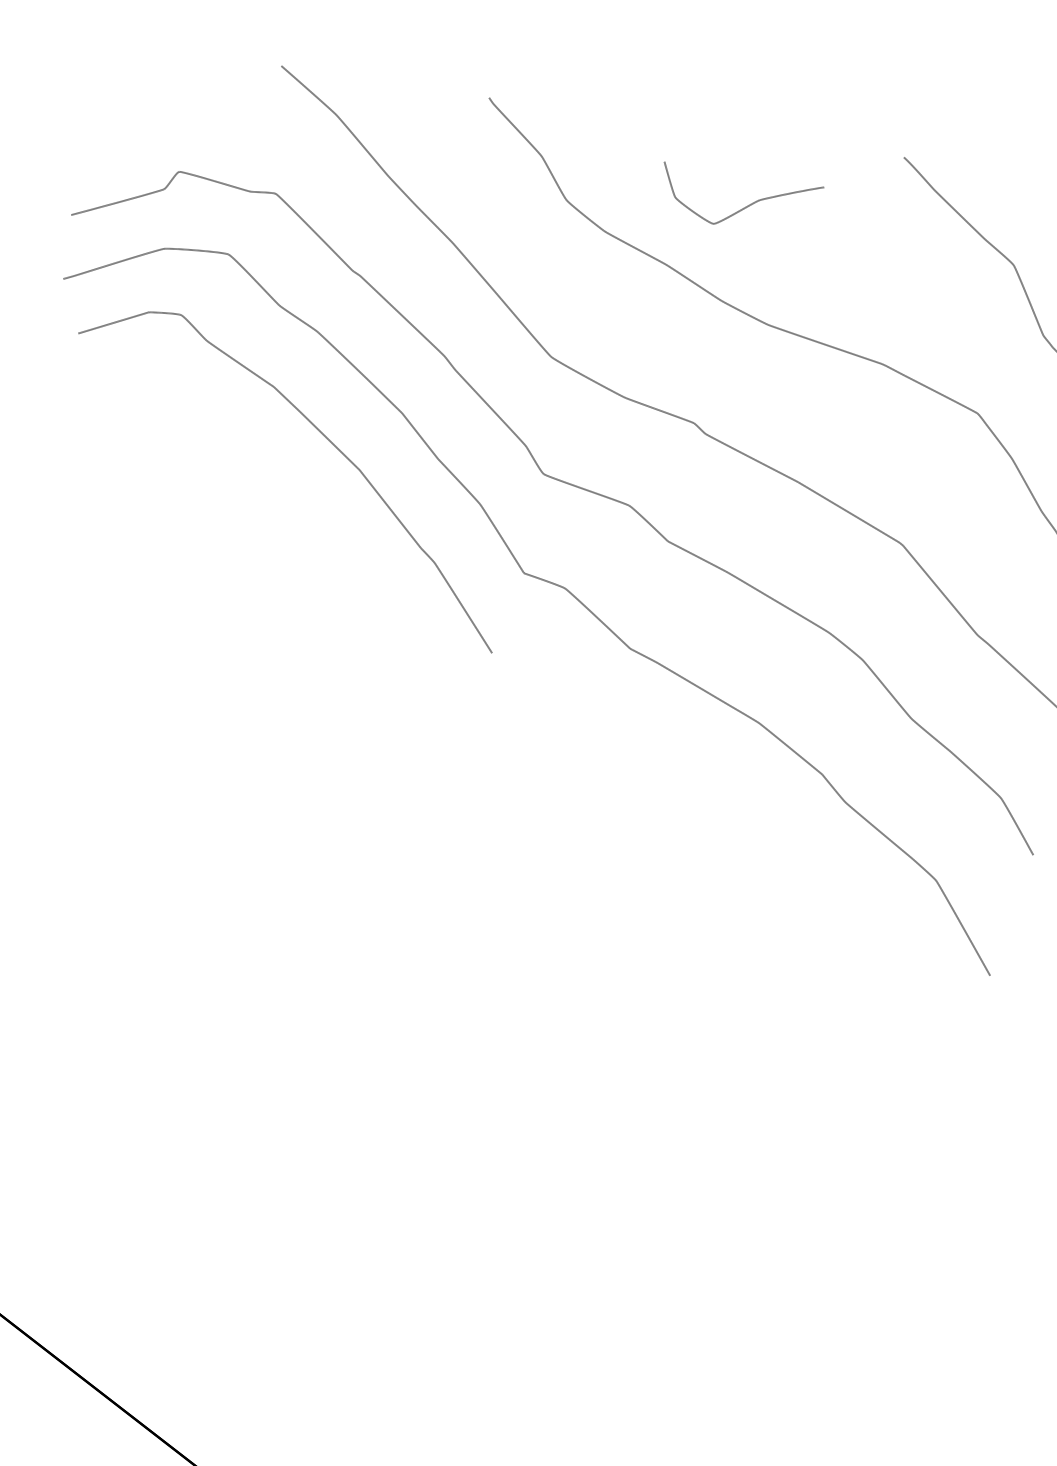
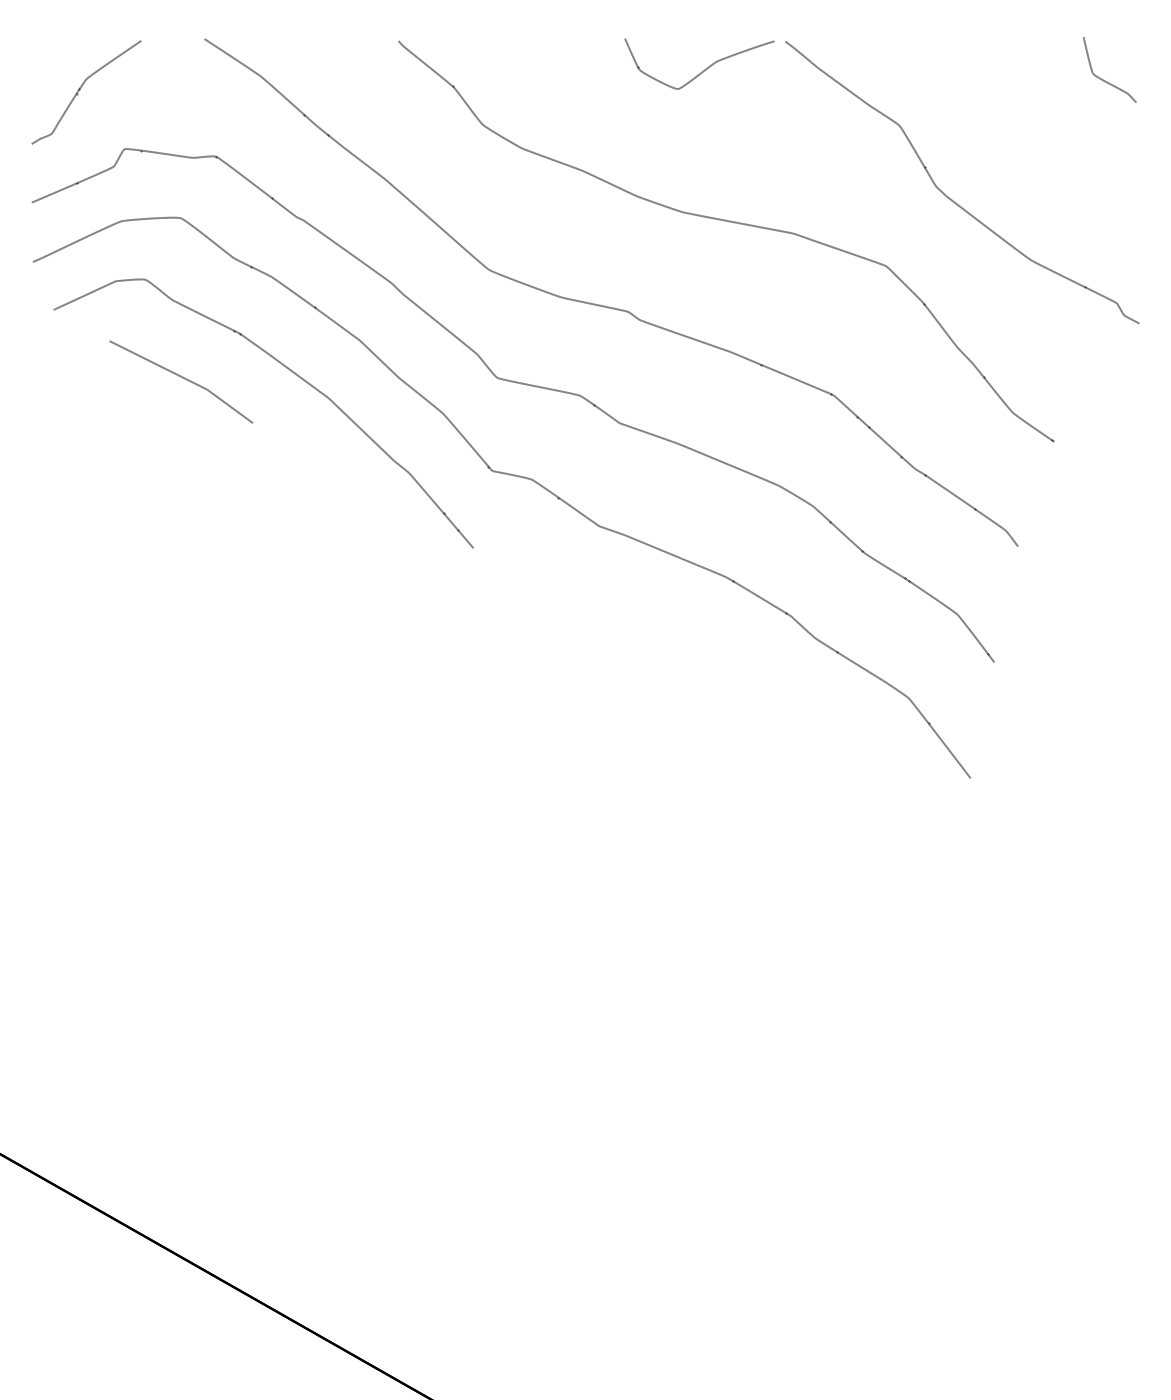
curve: (141, 100) -> (81, 88), added
curve: (746, 205) -> (705, 68), moved
curve: (205, 426) -> (182, 378), added

